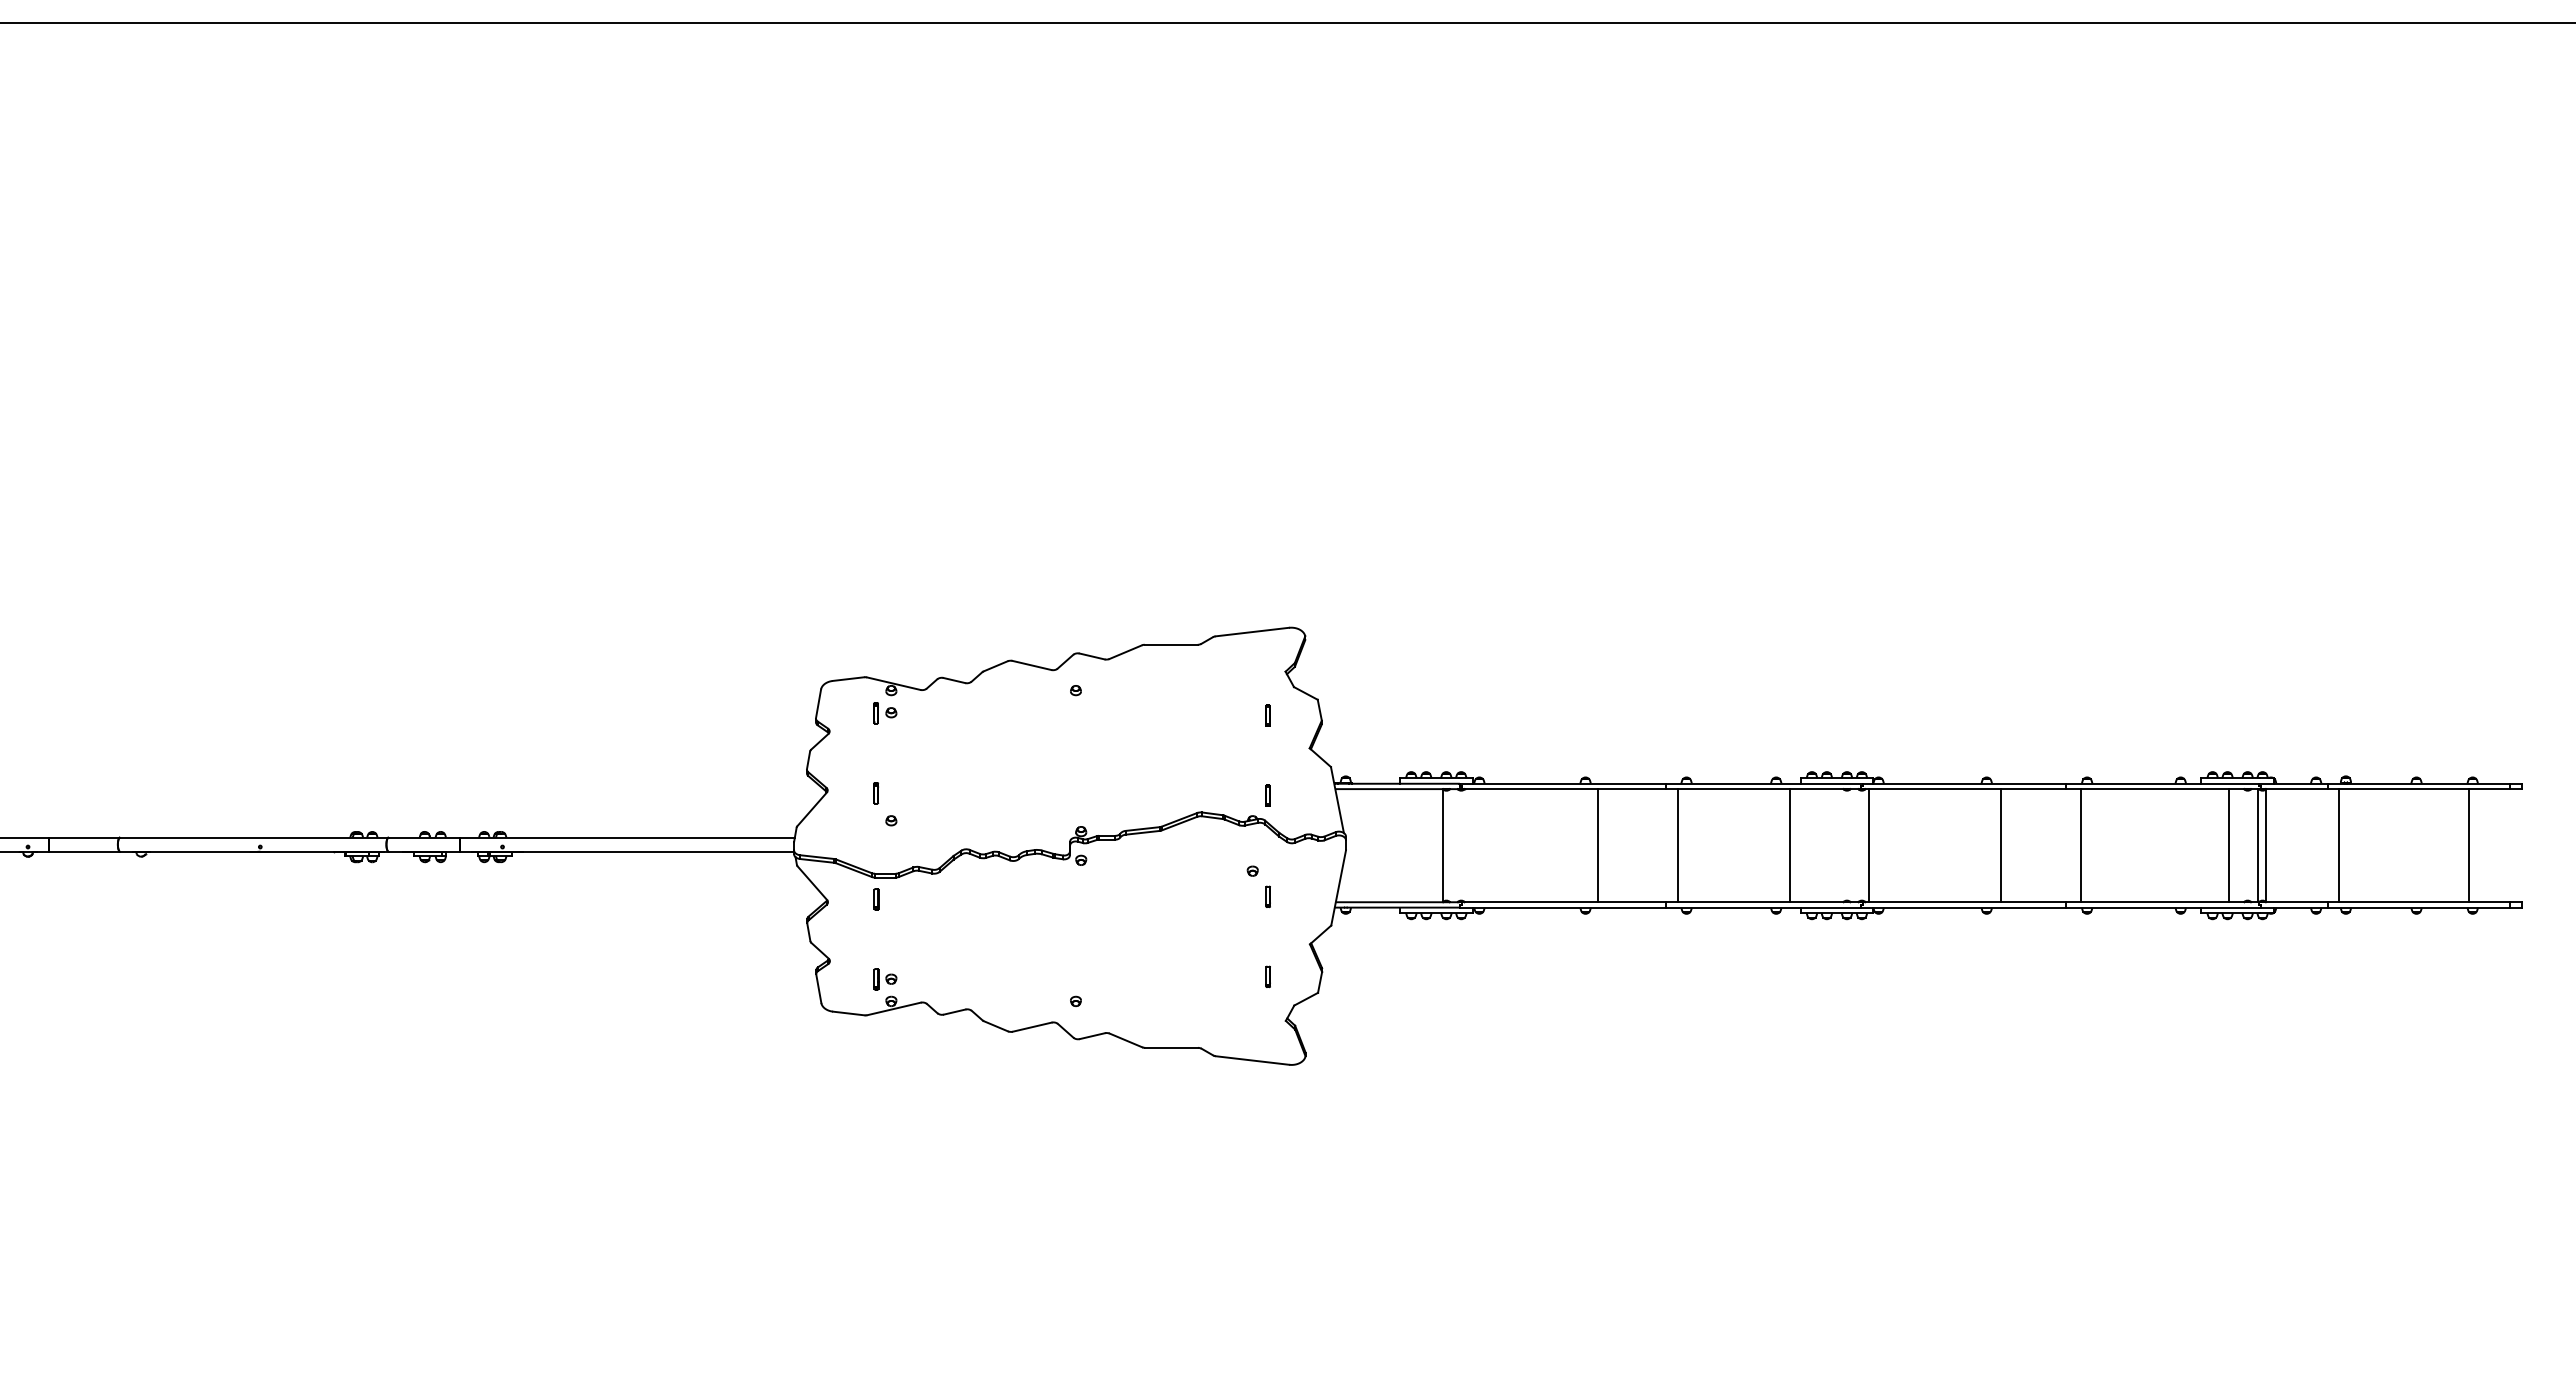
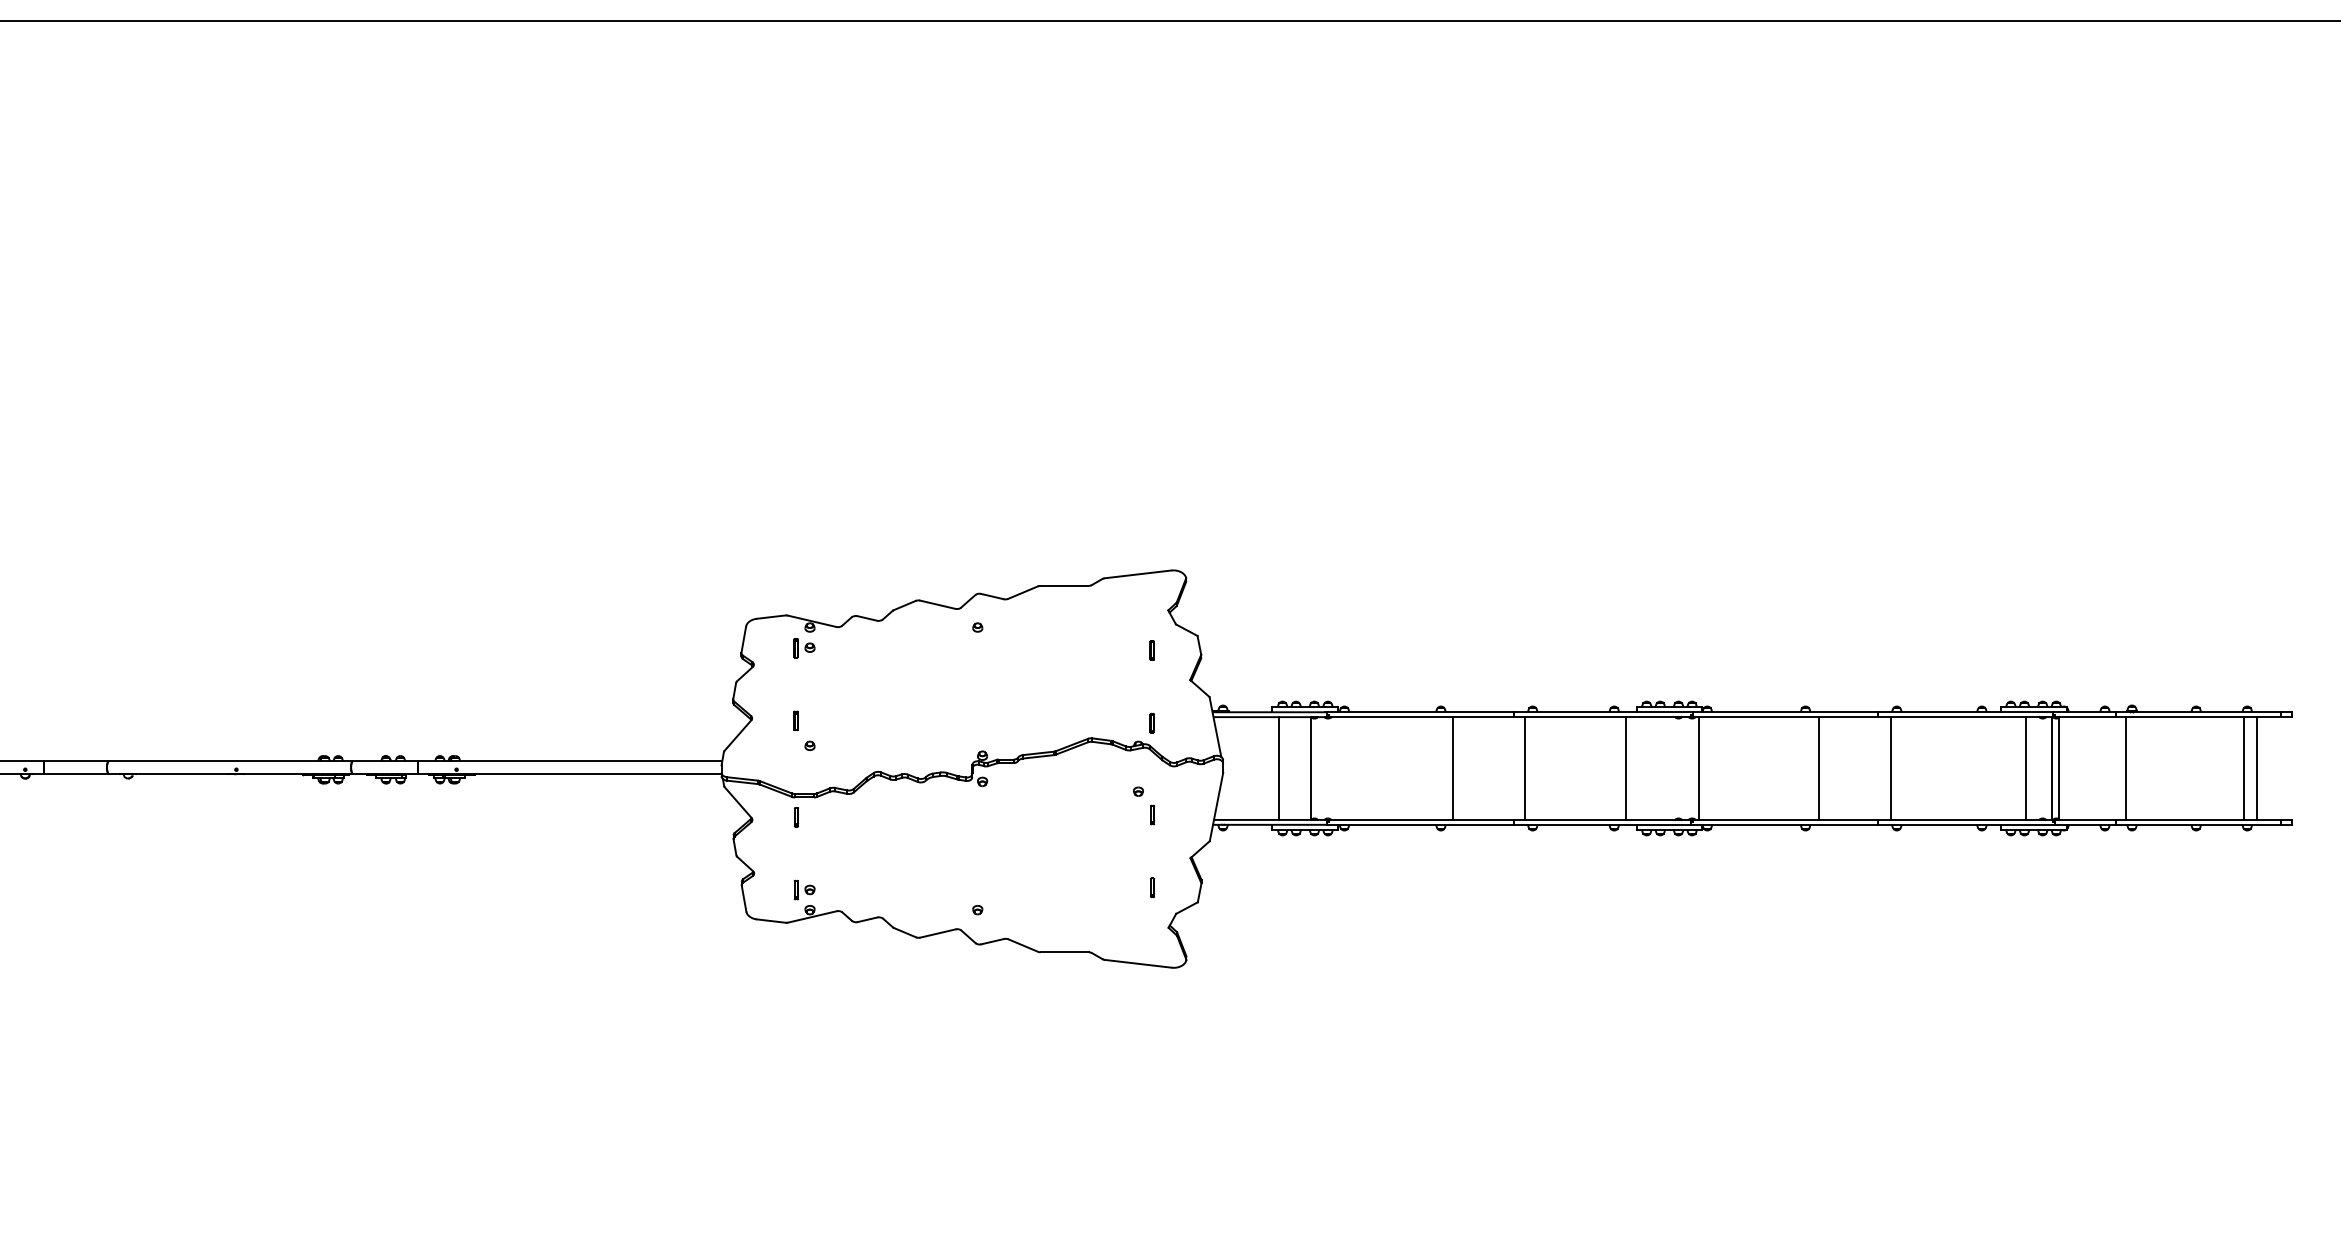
line: (1407, 845) -> (1279, 768), added
line: (2483, 845) -> (2257, 768), added

